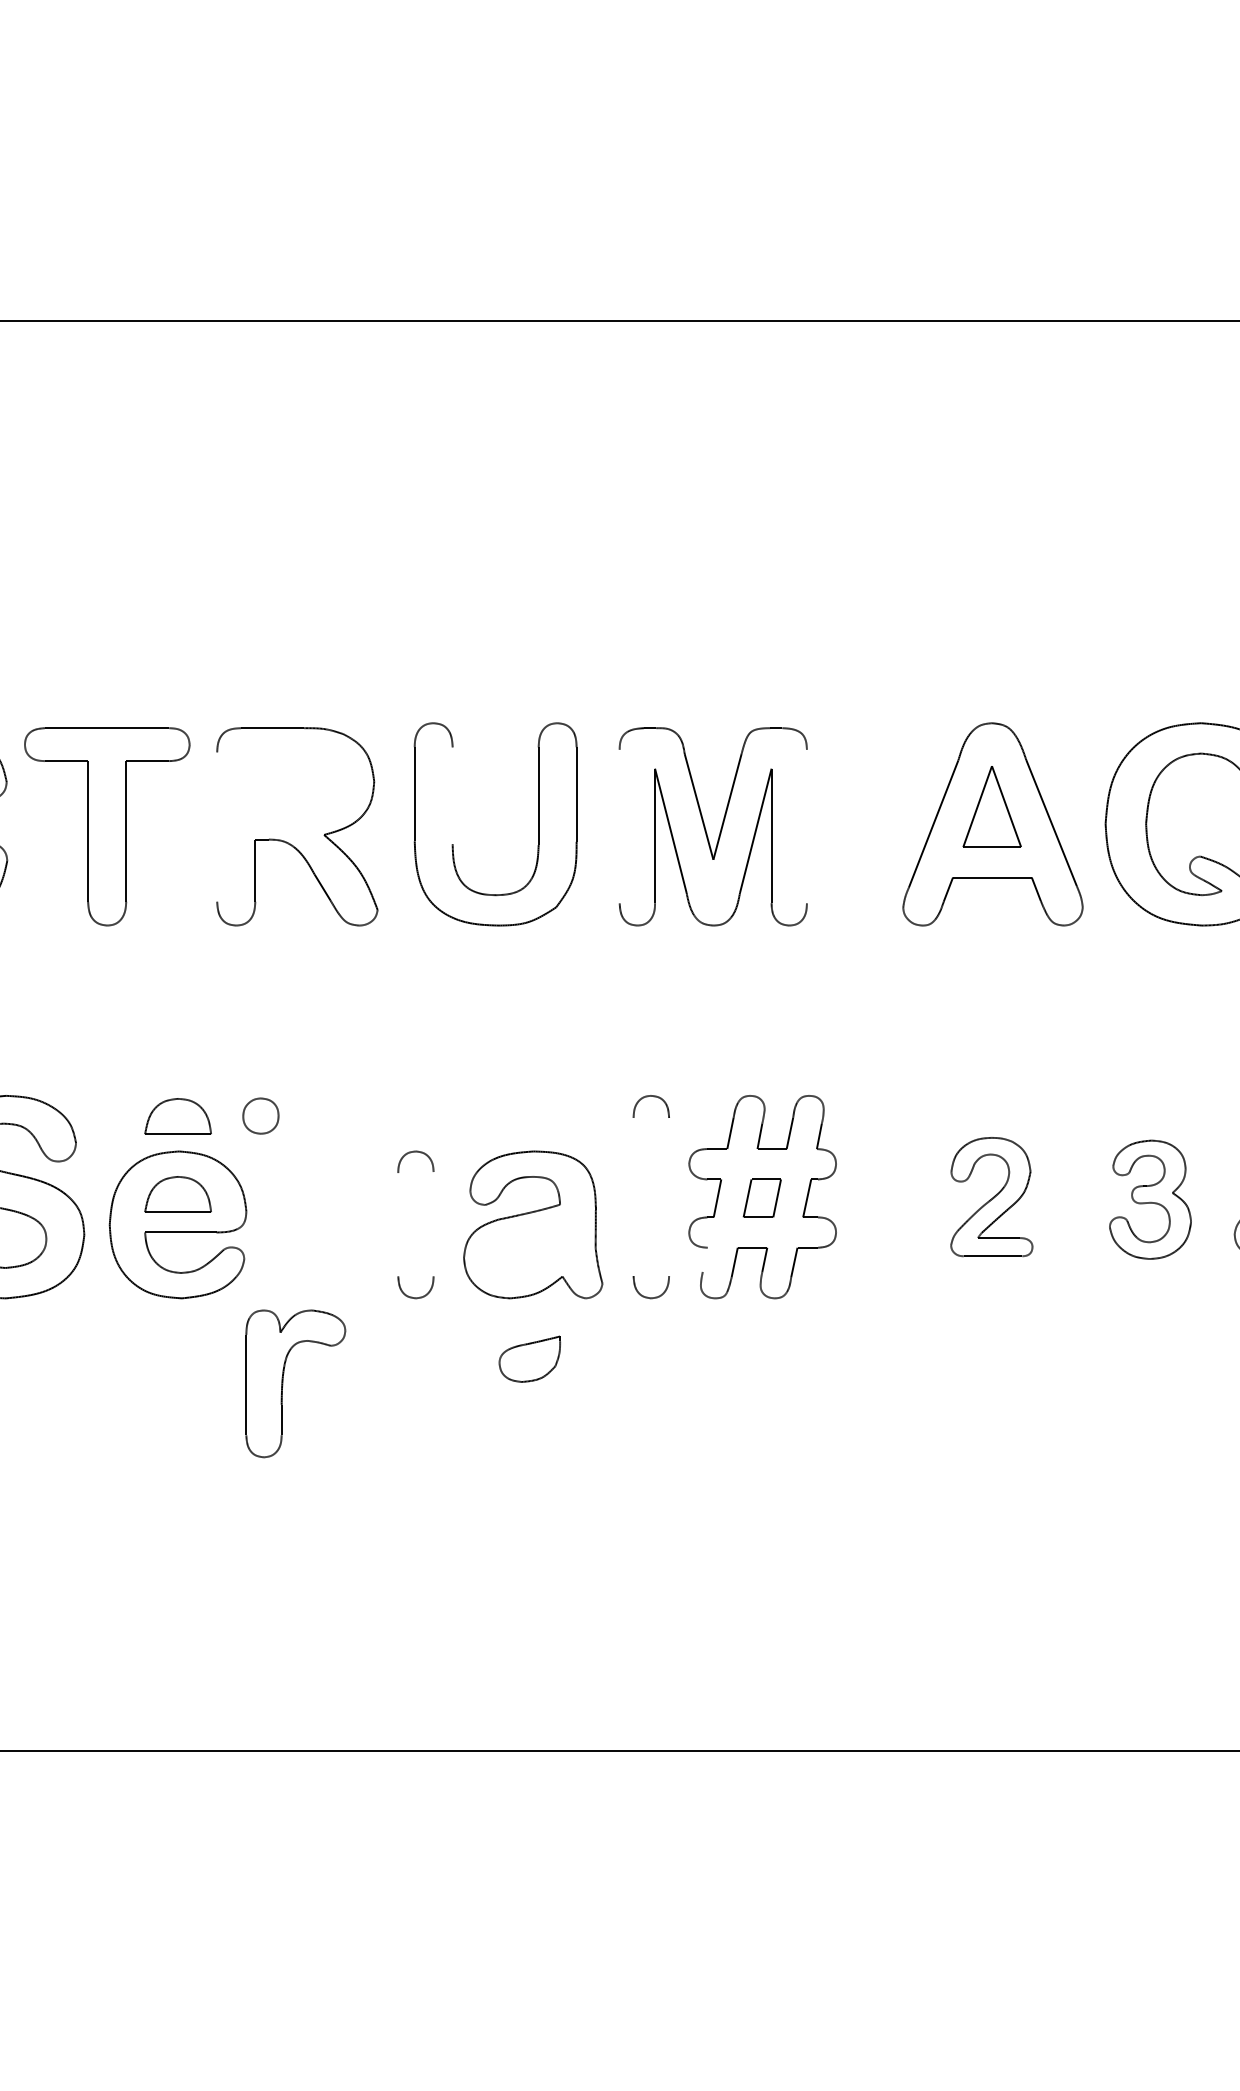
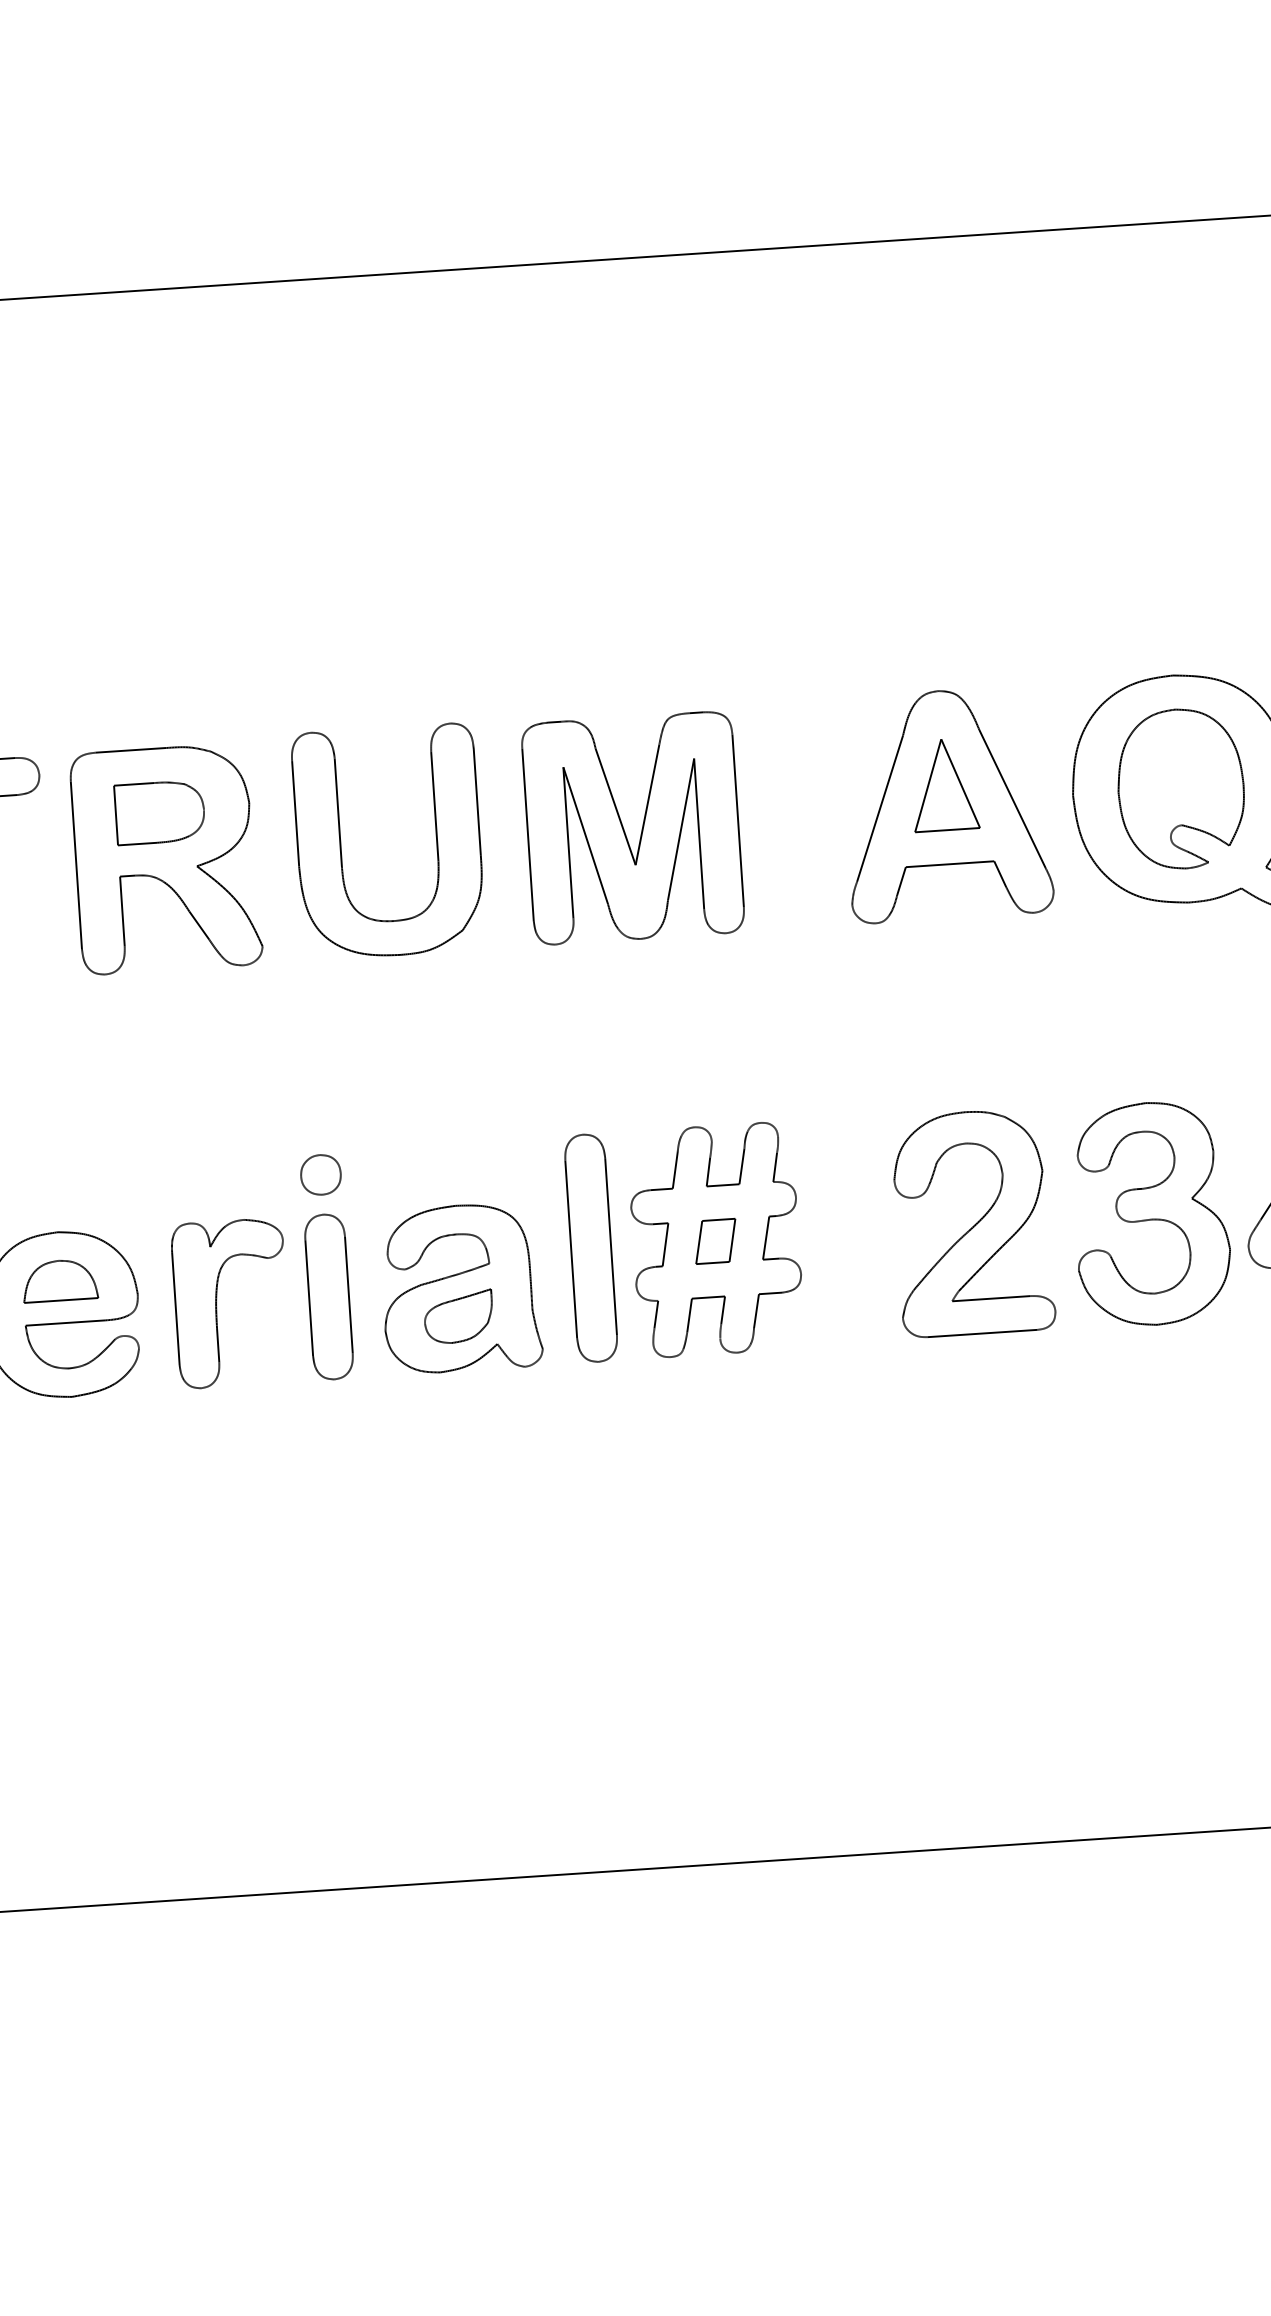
part: (294, 784) -> (159, 811), added
line: (452, 795) -> (338, 812), added
line: (217, 826) -> (76, 864), added
line: (619, 826) -> (527, 834), added
line: (806, 826) -> (737, 820), added
part: (260, 1115) -> (320, 1174), moved
part: (177, 1116) -> (53, 1193), removed
line: (633, 1196) -> (571, 1248), added
line: (669, 1196) -> (611, 1246), added
part: (991, 1196) -> (972, 1222), size x1.67
part: (1150, 1199) -> (1151, 1213), size x1.67
line: (398, 1224) -> (309, 1297), added
line: (433, 1224) -> (348, 1295), added
line: (704, 1259) -> (655, 1314), added
part: (529, 1358) -> (458, 1316), moved
part: (283, 1383) -> (217, 1303), moved

